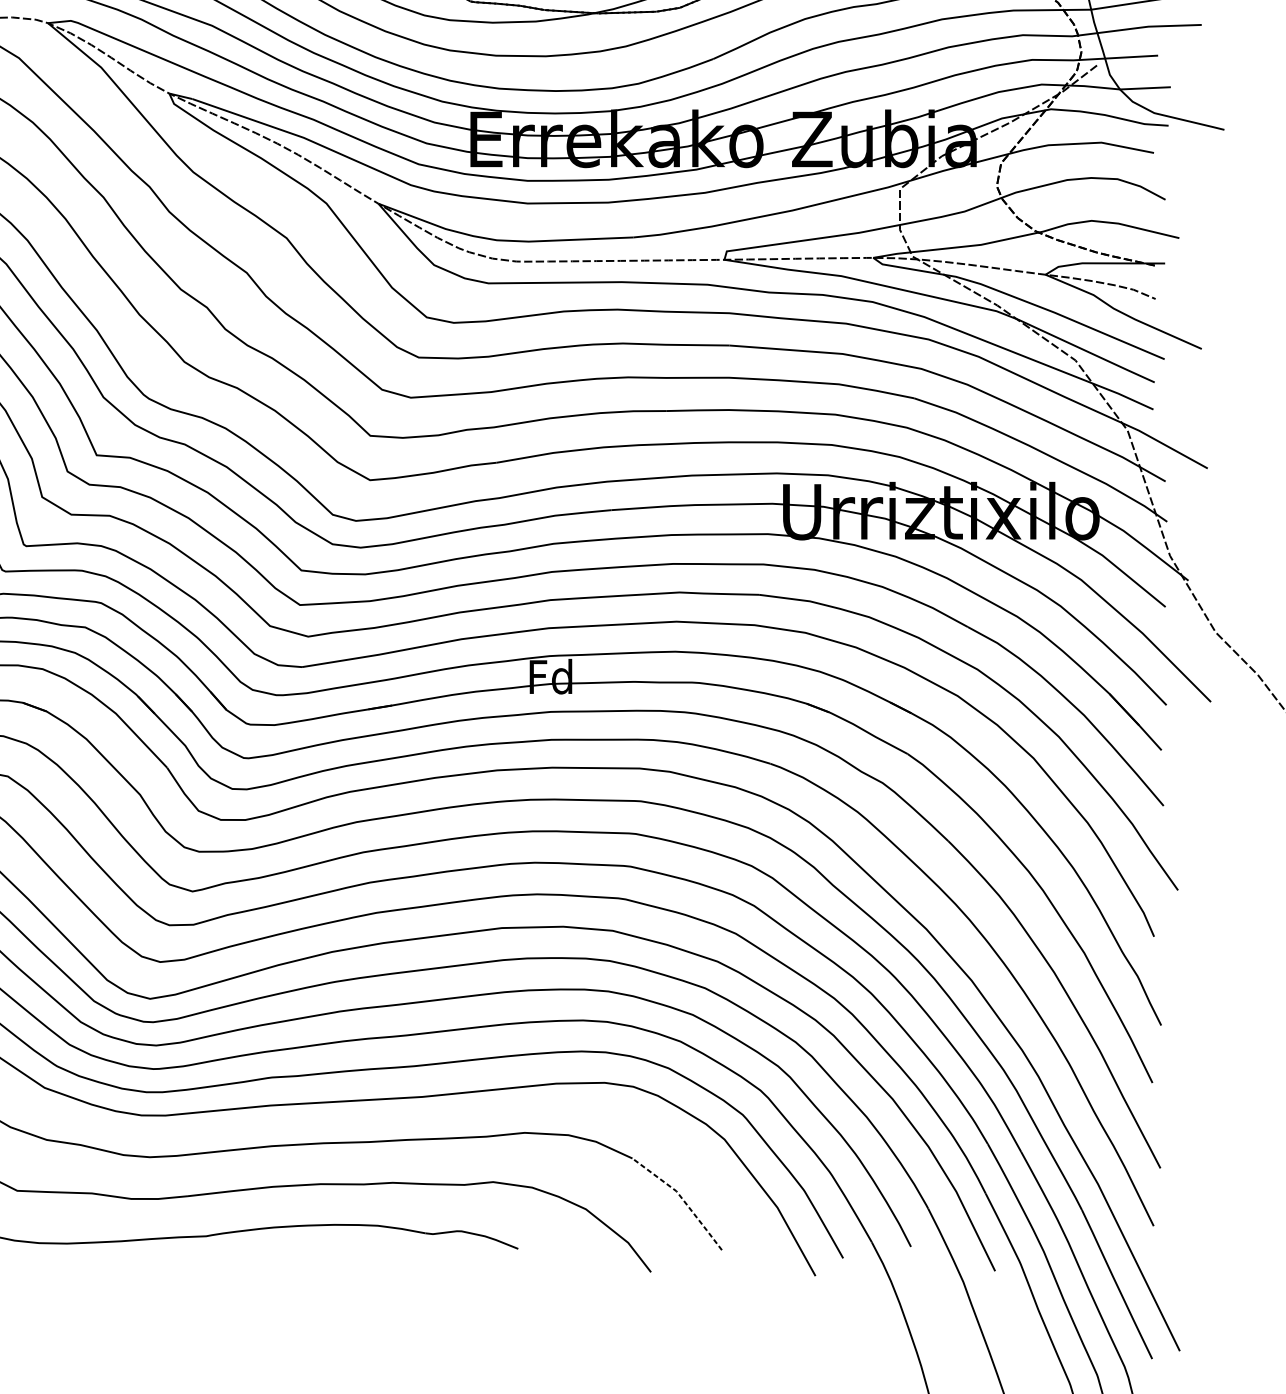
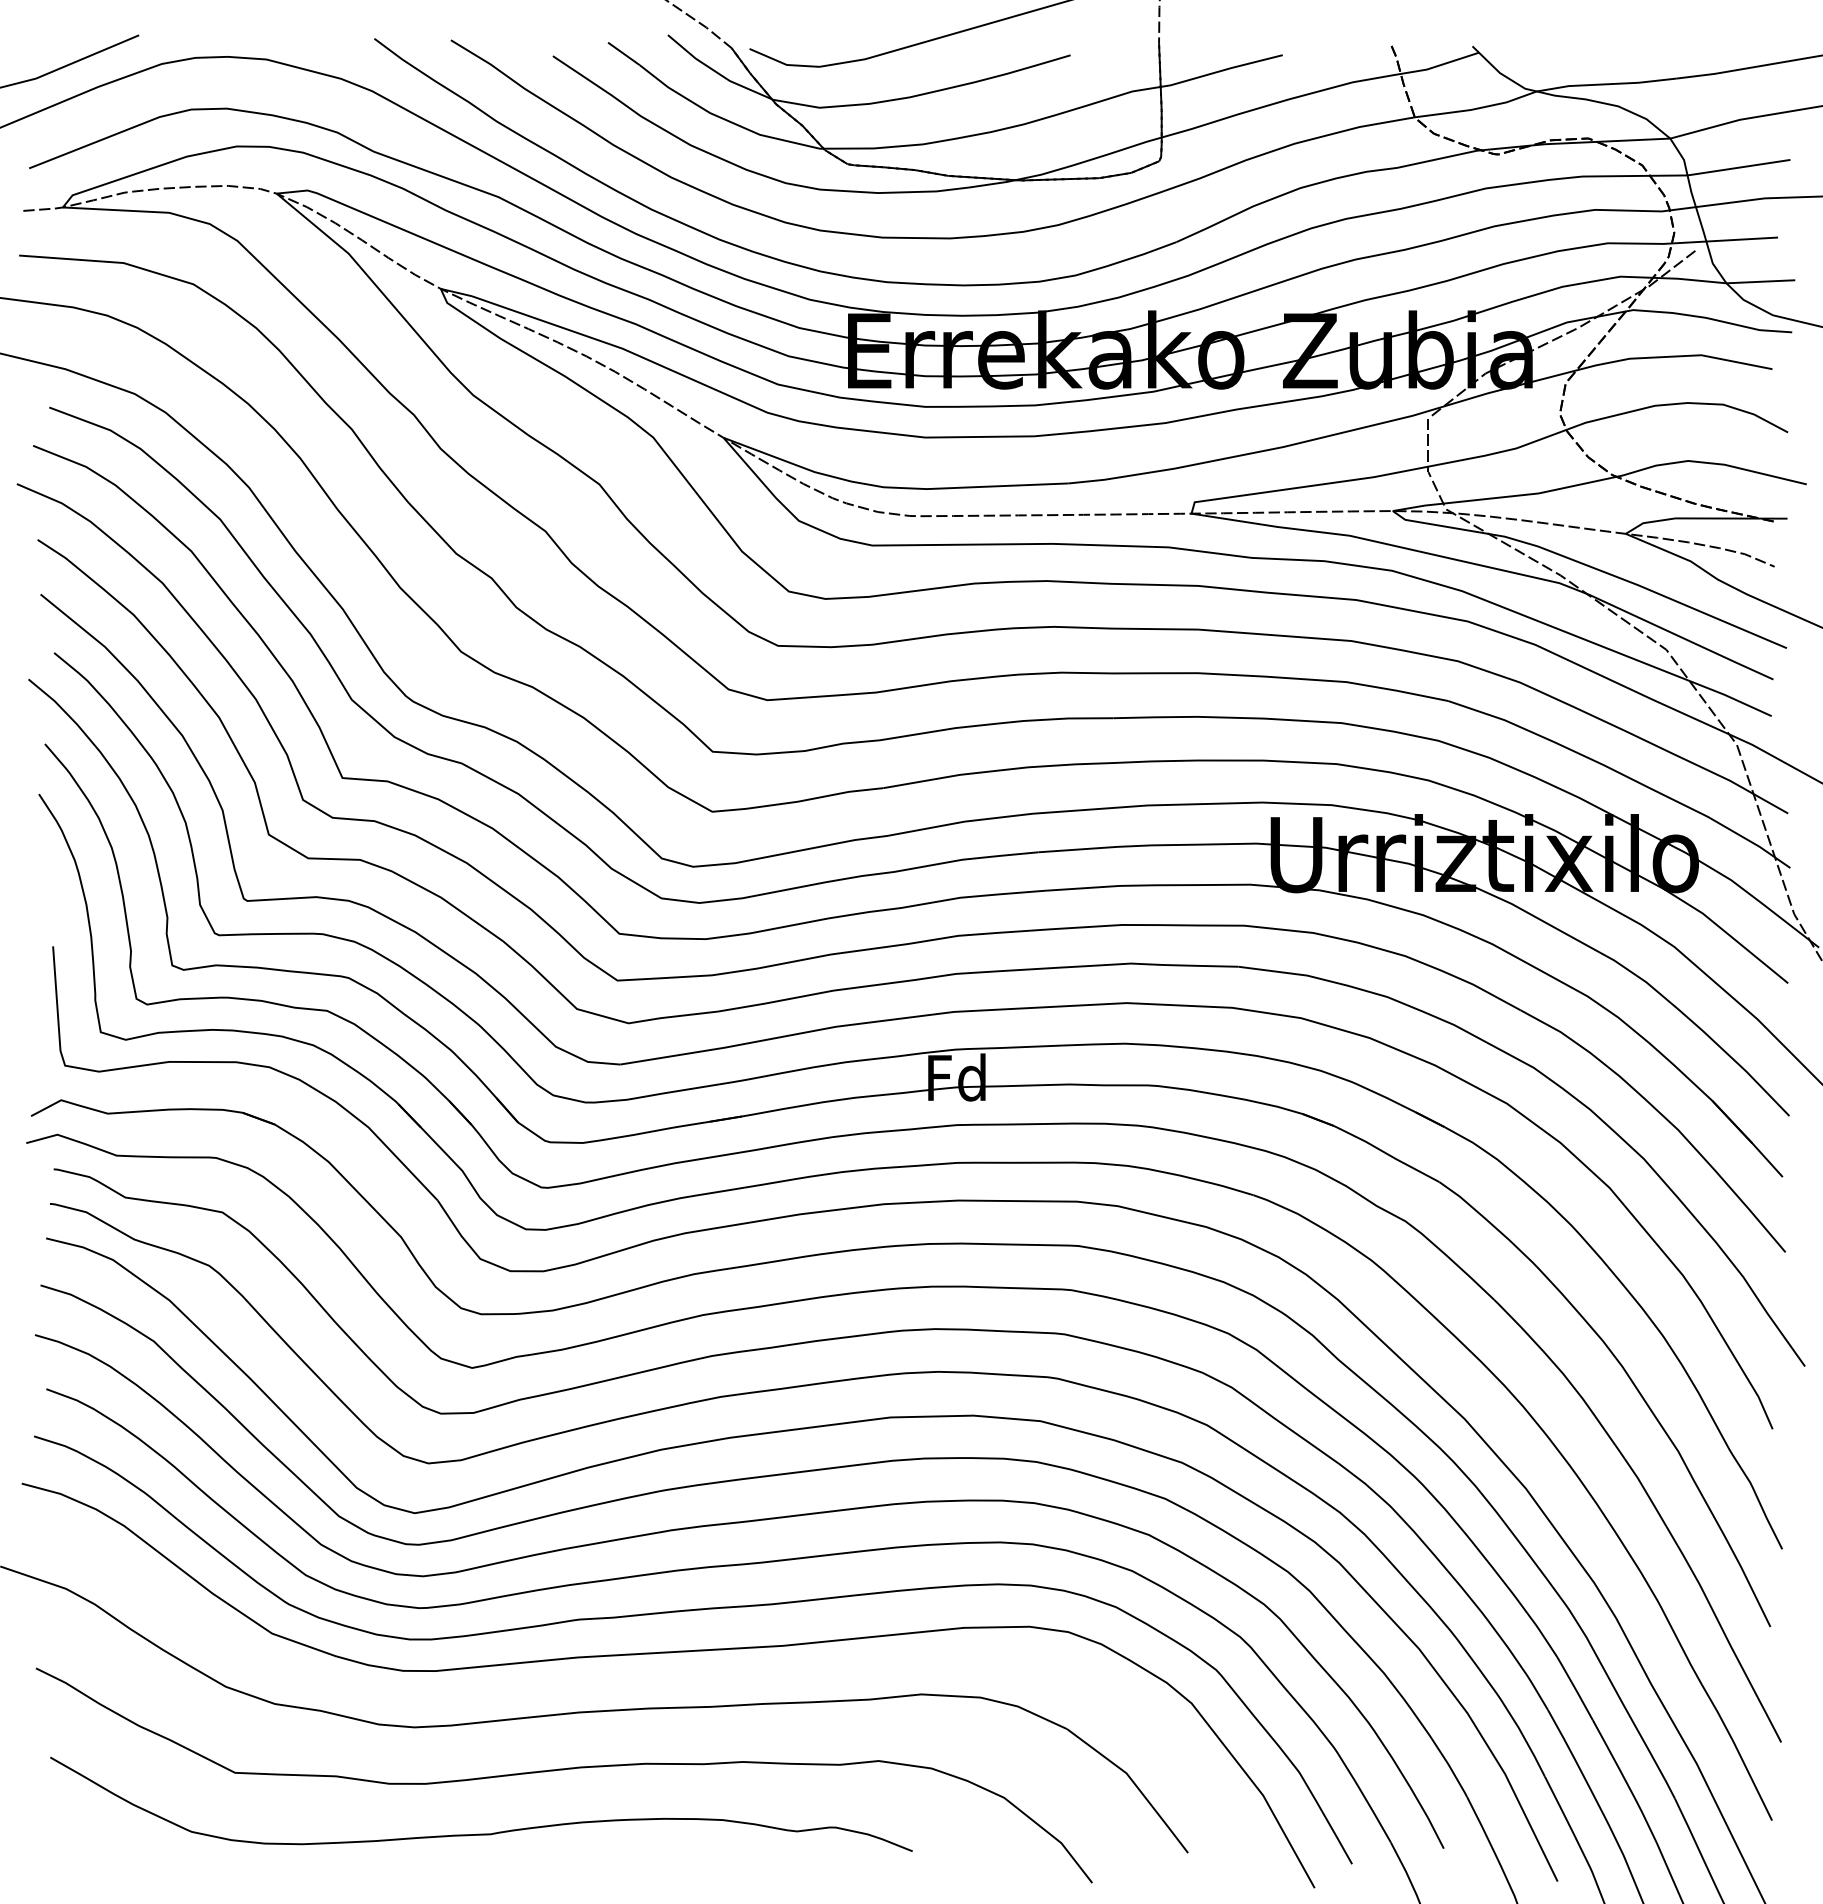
line: (682, 1198) -> (1134, 1783), dashed -> solid

